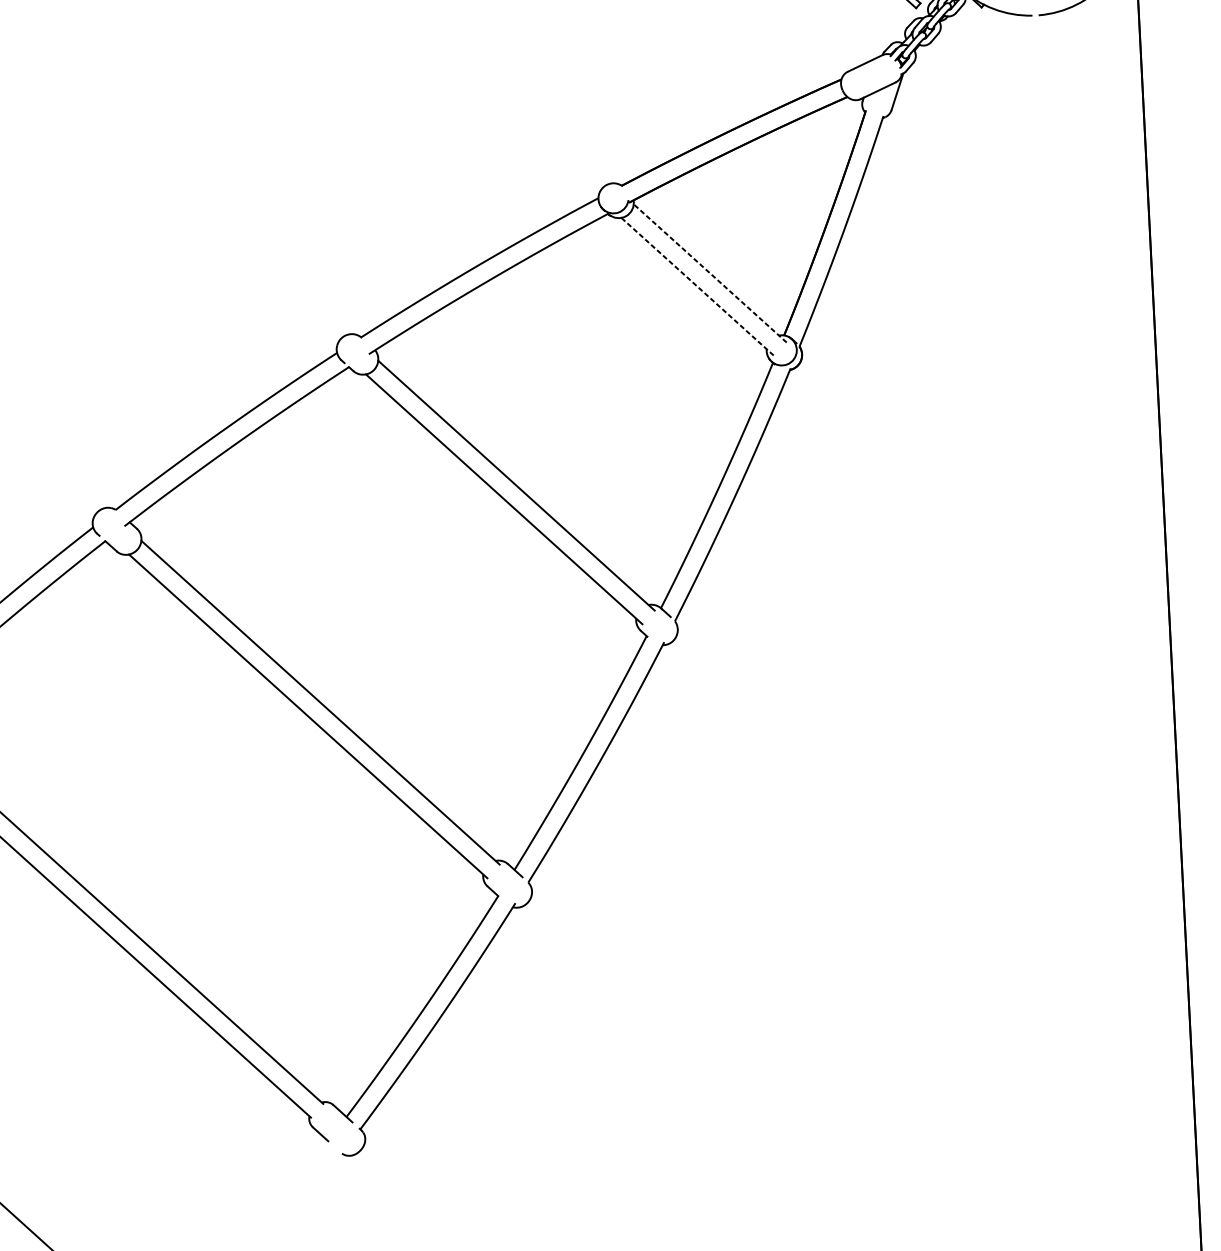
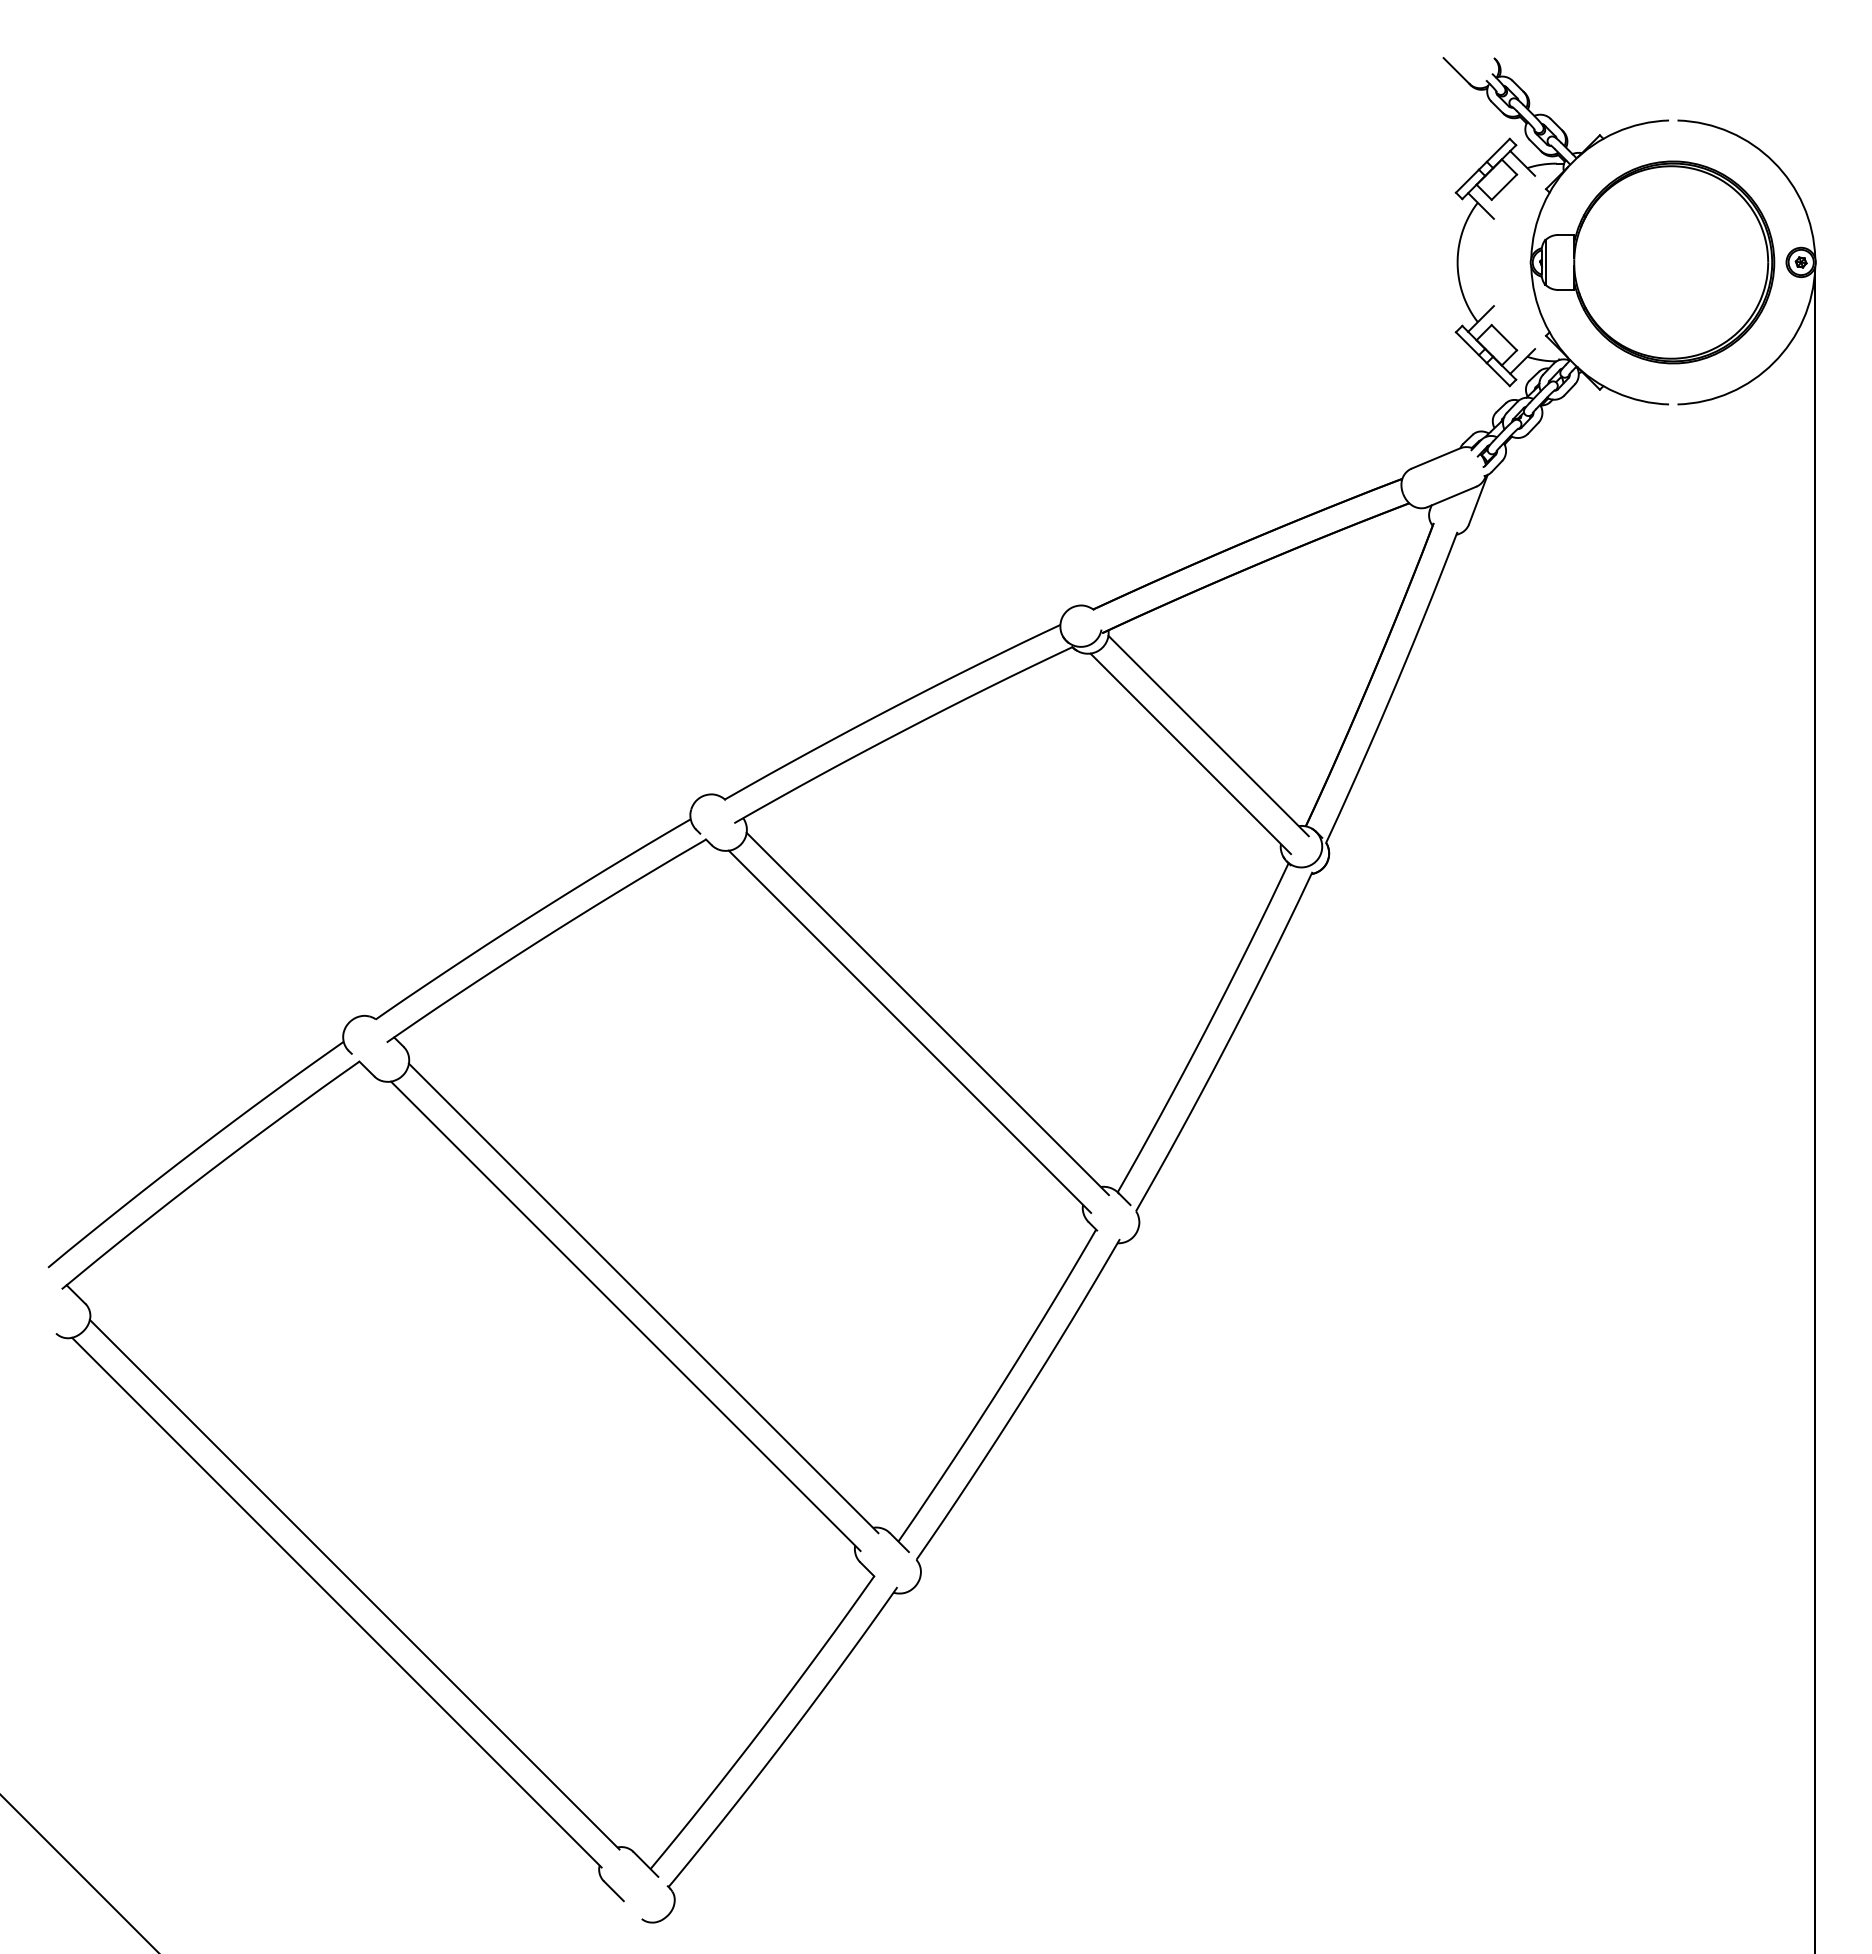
line: (710, 273) -> (1208, 736), dashed -> solid
line: (697, 286) -> (1190, 753), dashed -> solid

